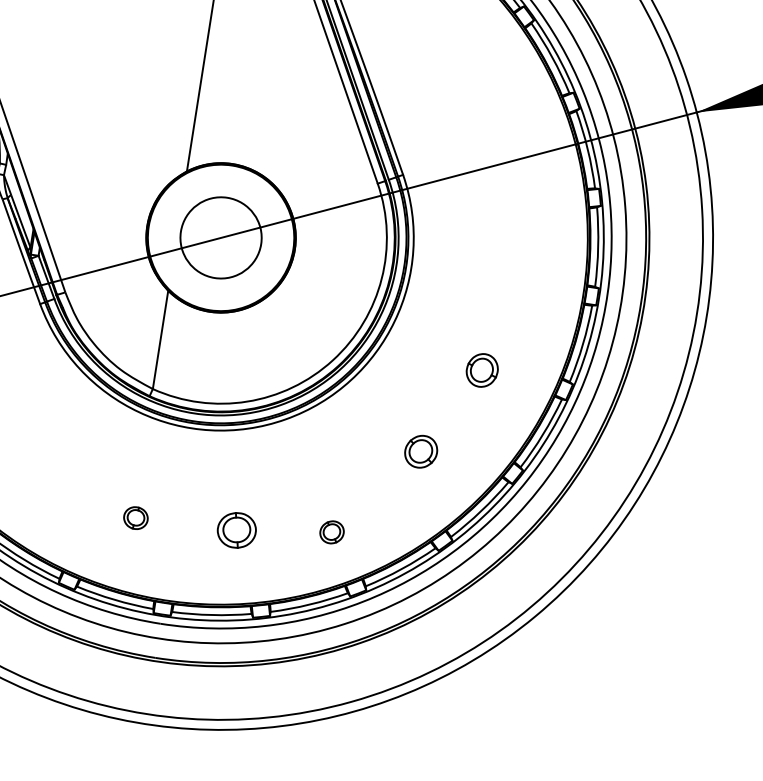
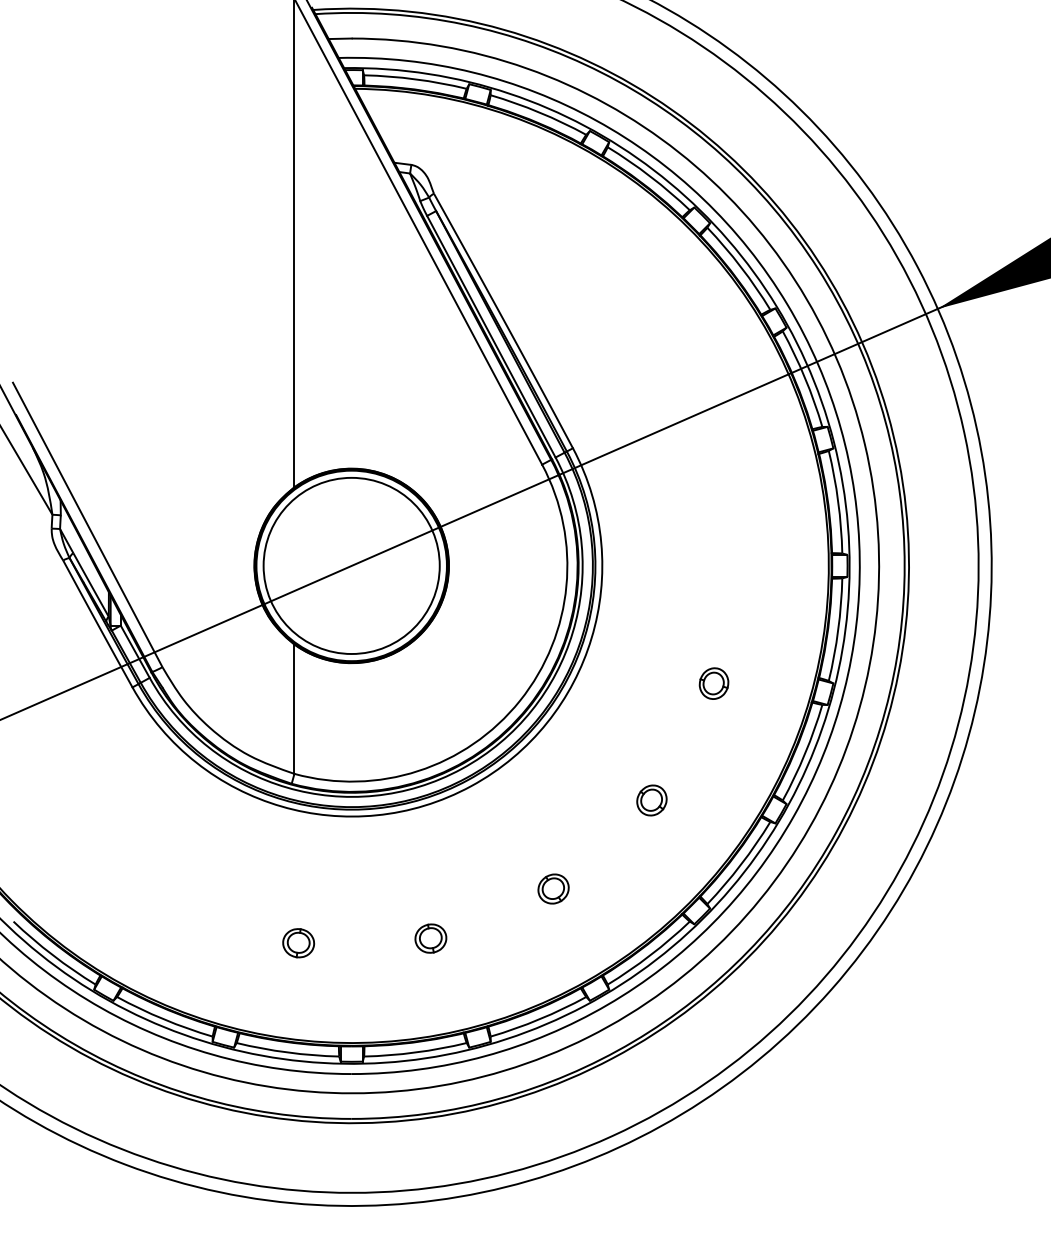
circle: (220, 237) -> (351, 565), size x1.67
part: (481, 370) -> (713, 683), size x0.71
part: (420, 451) -> (651, 800), size x0.71
part: (236, 530) -> (430, 938), size x0.62
part: (332, 531) -> (553, 888), moved

